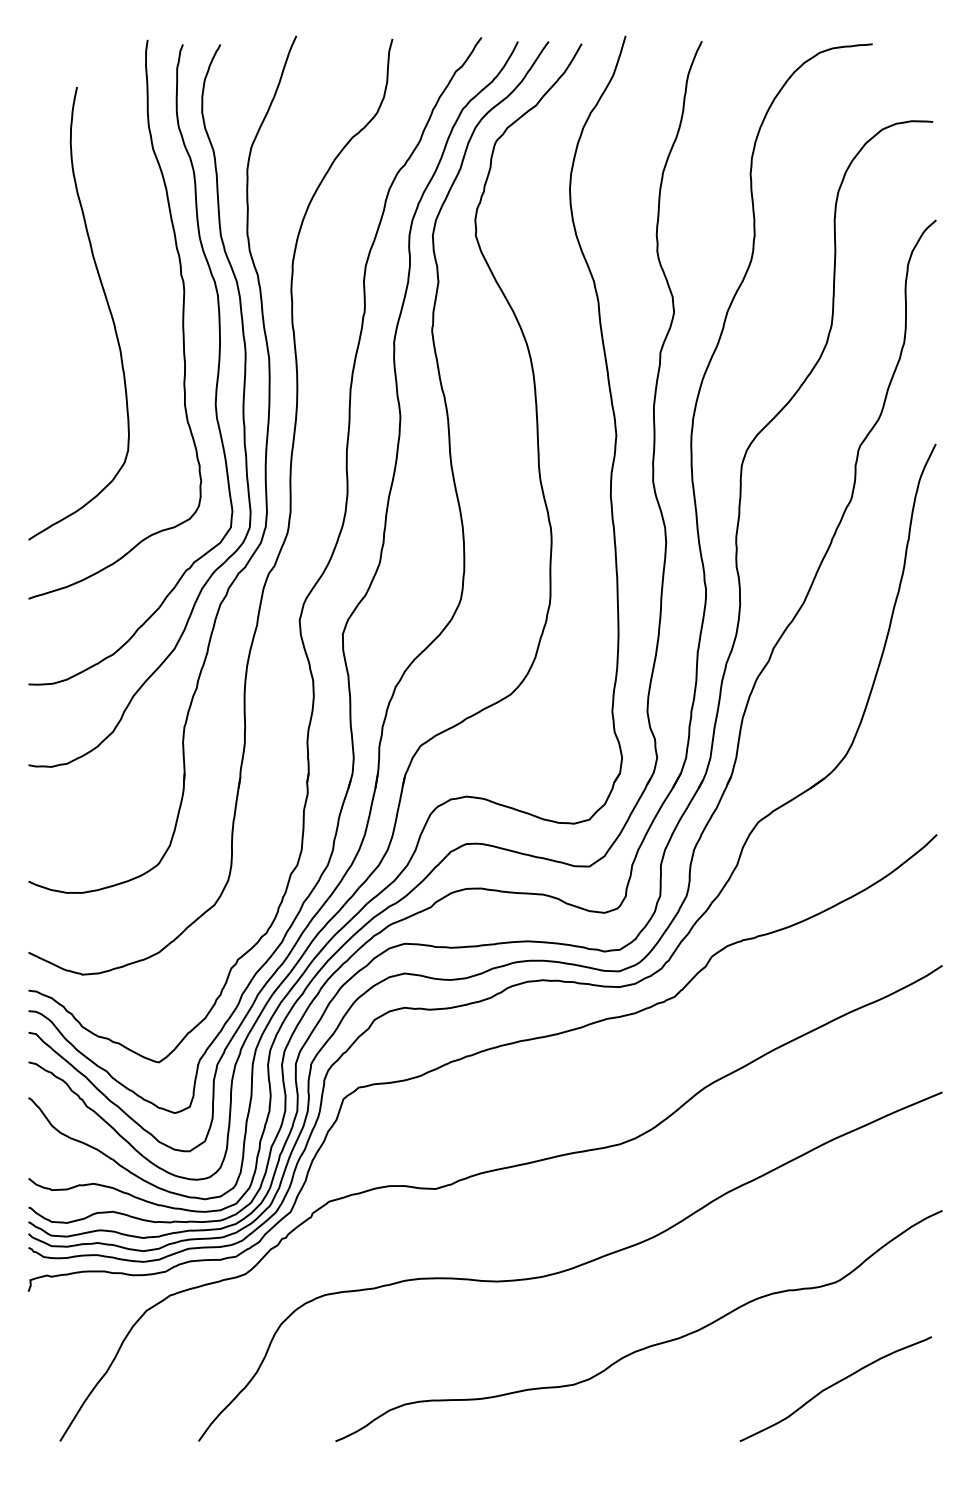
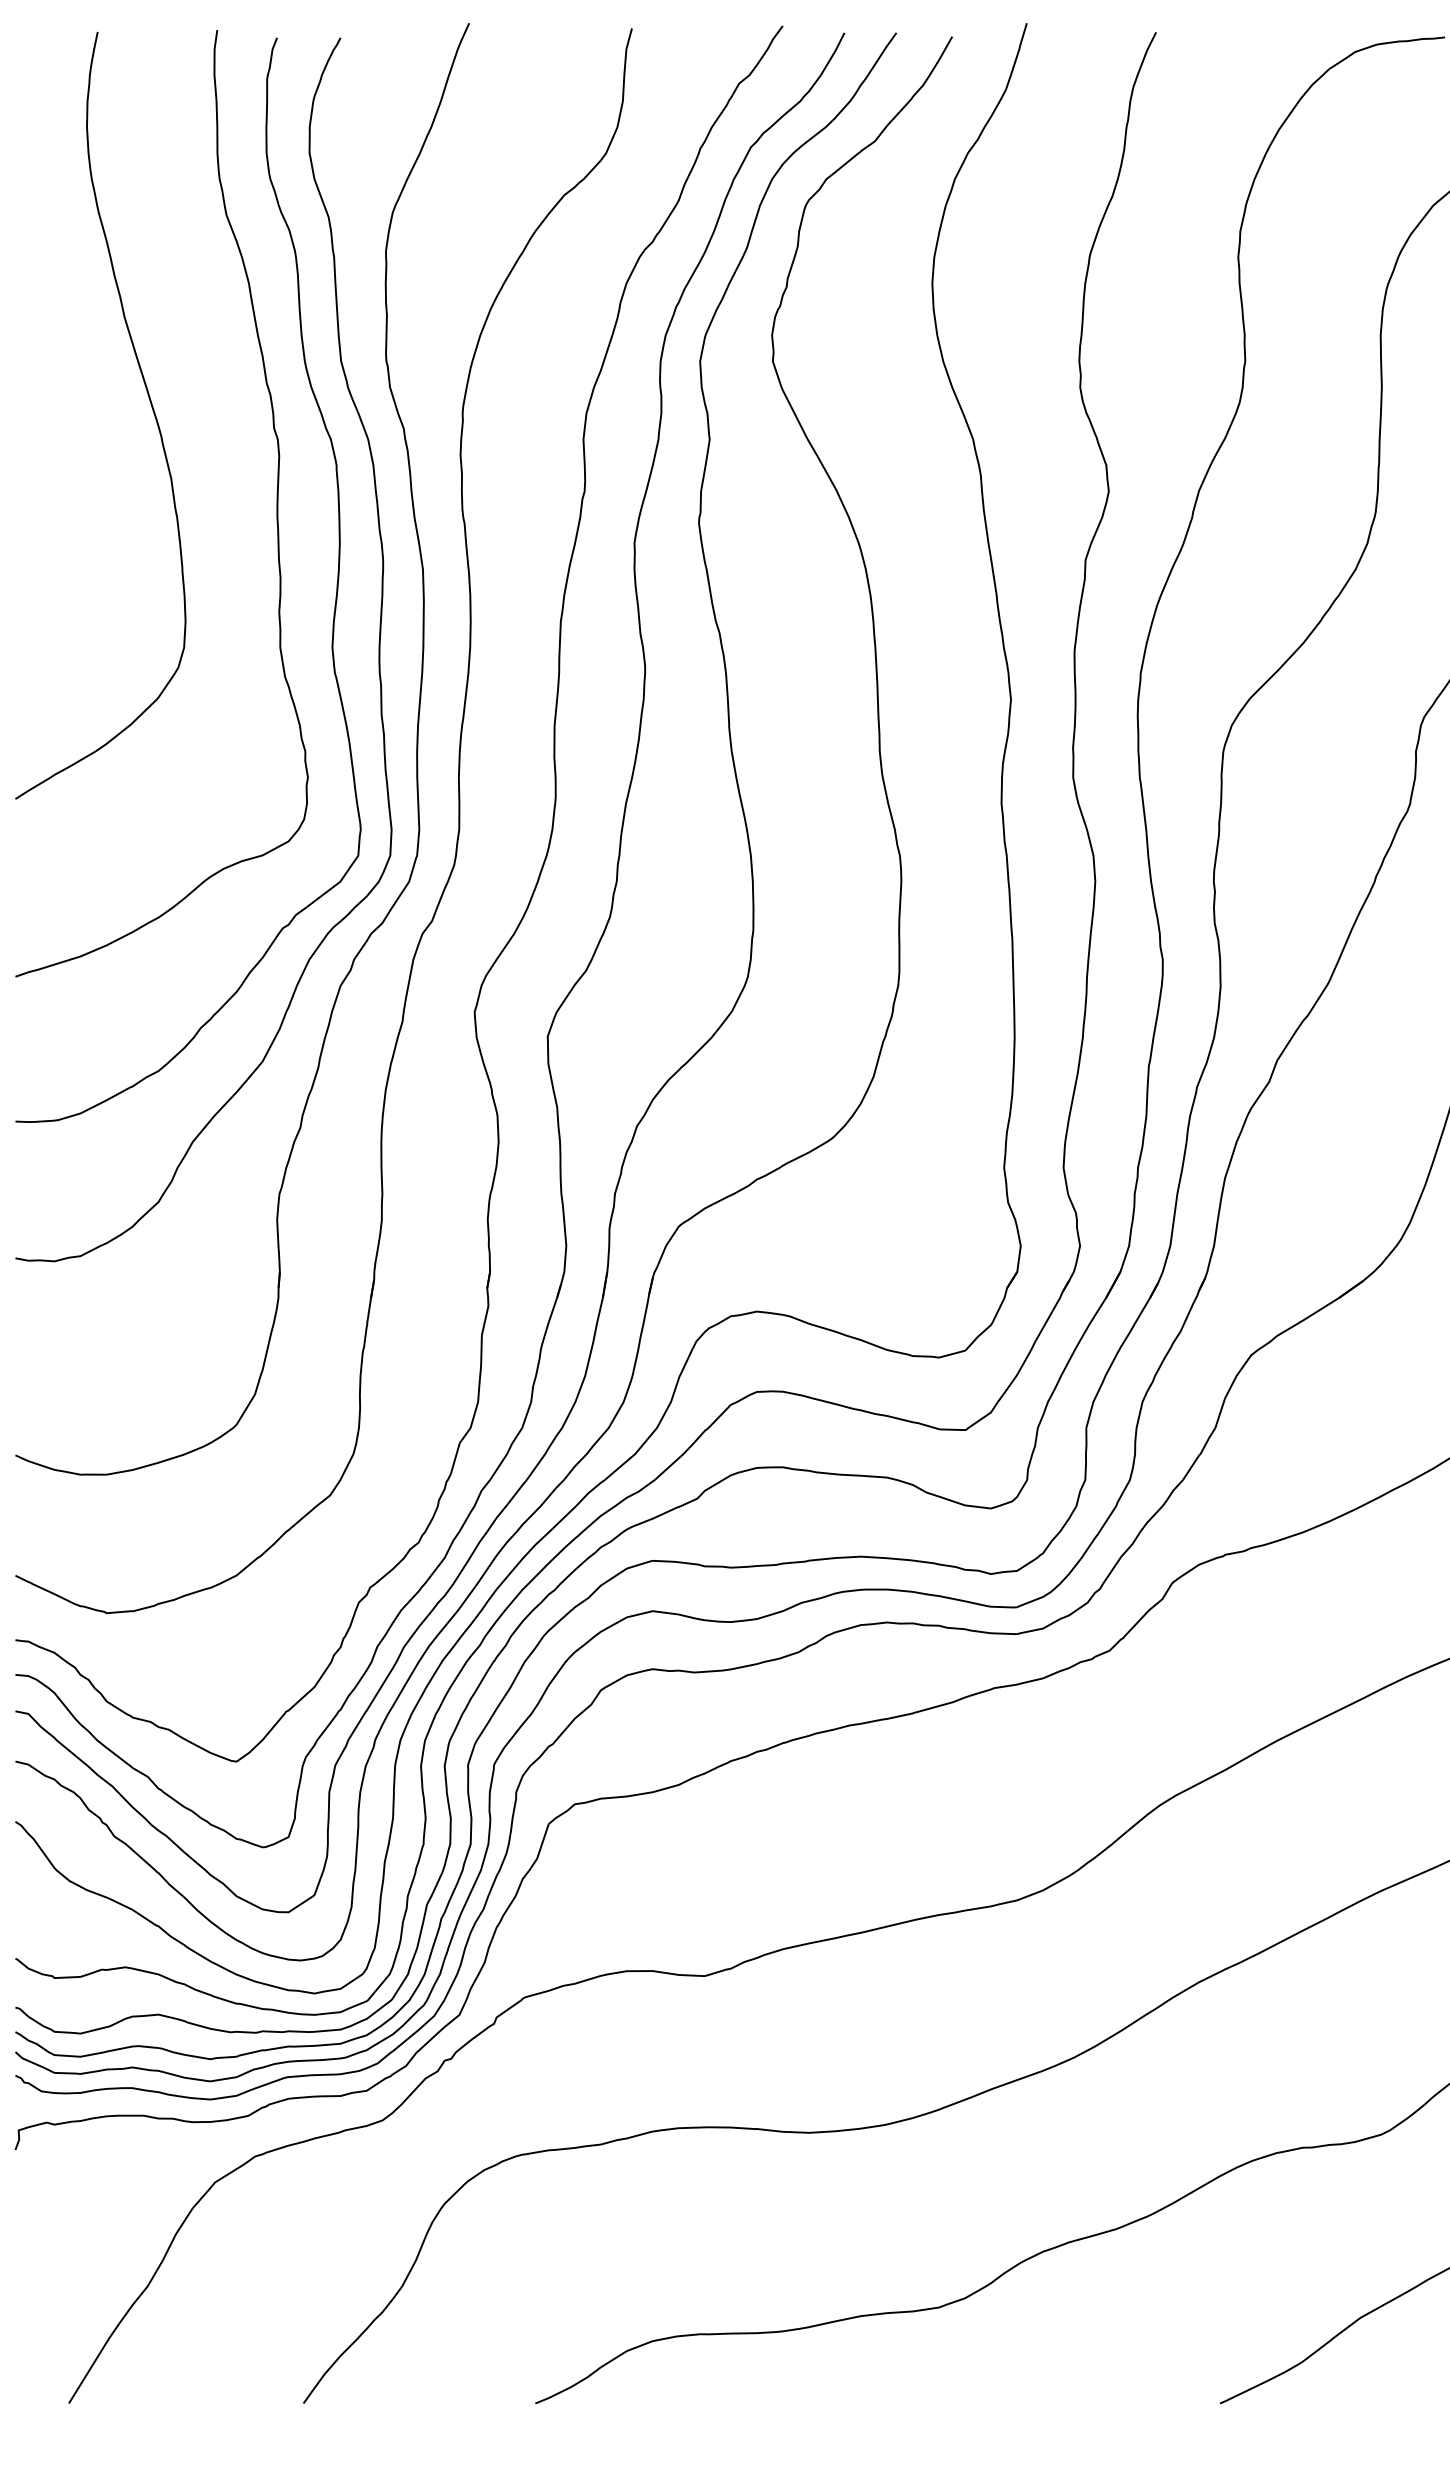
curve: (107, 306) -> (149, 403), moved

